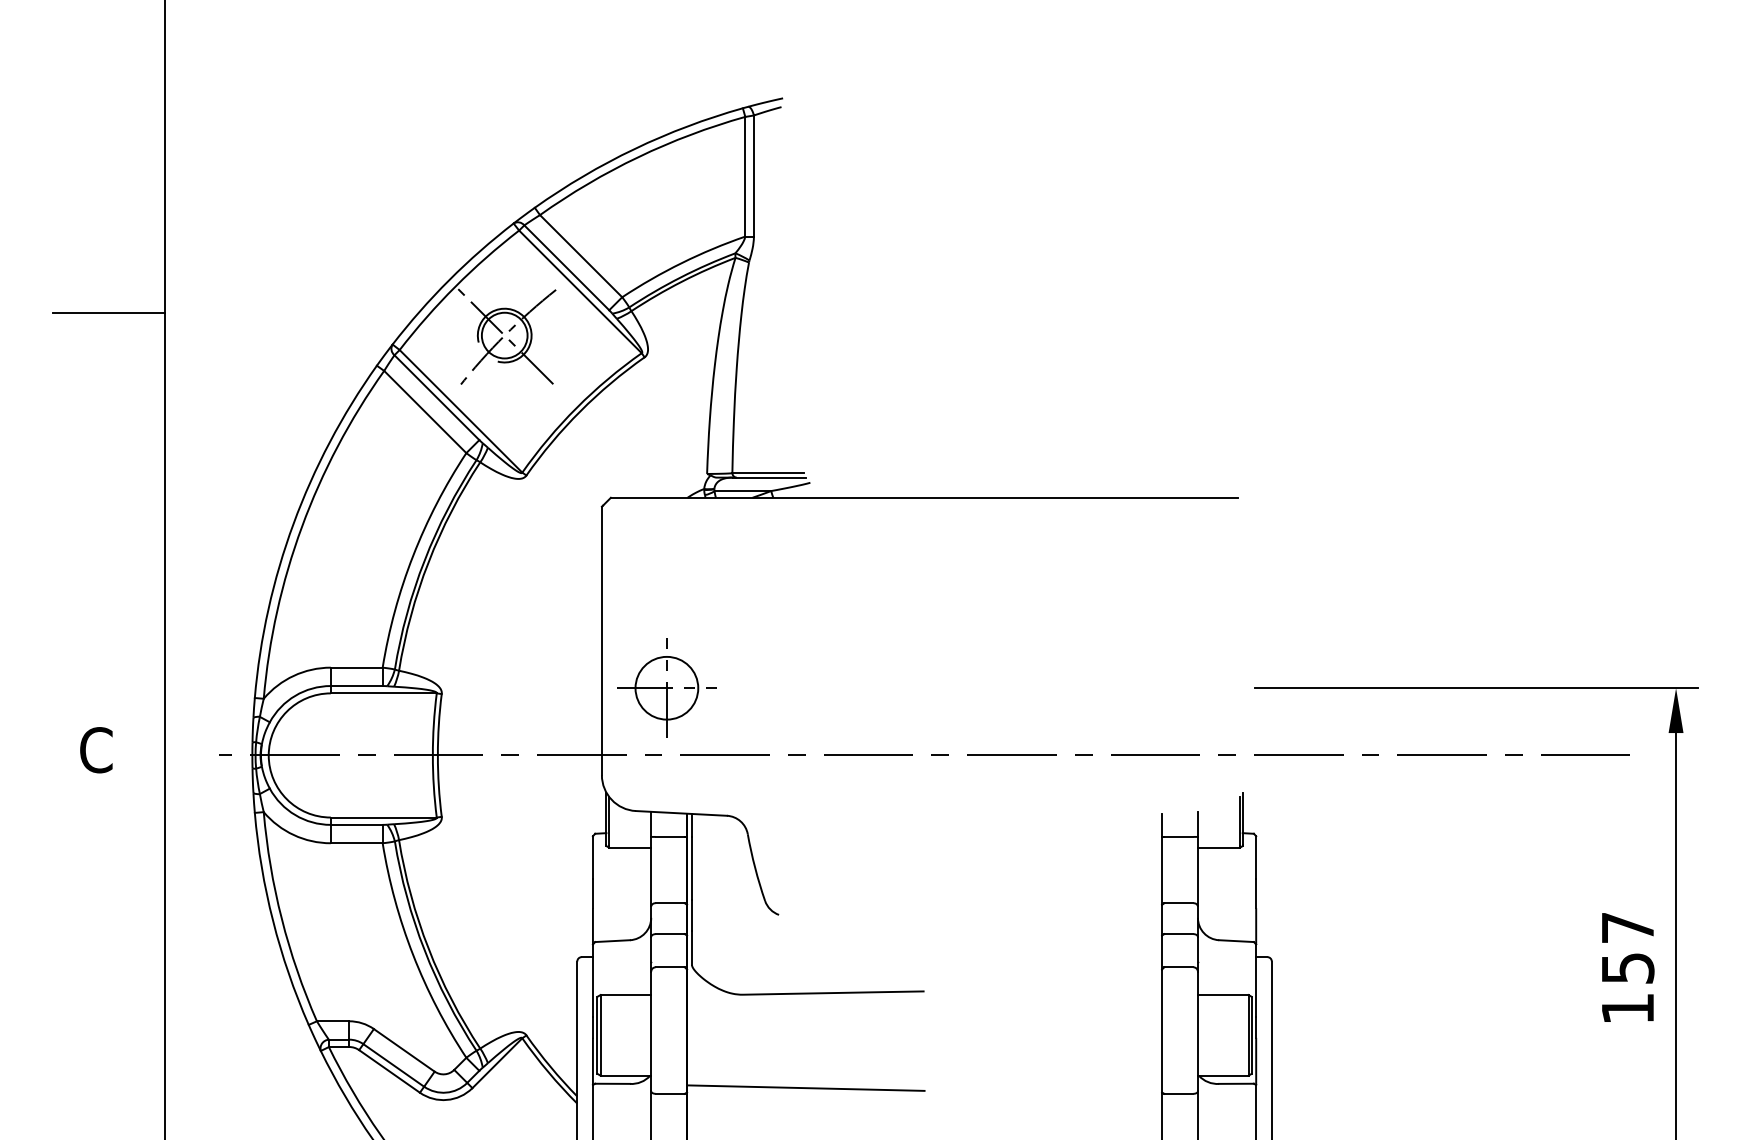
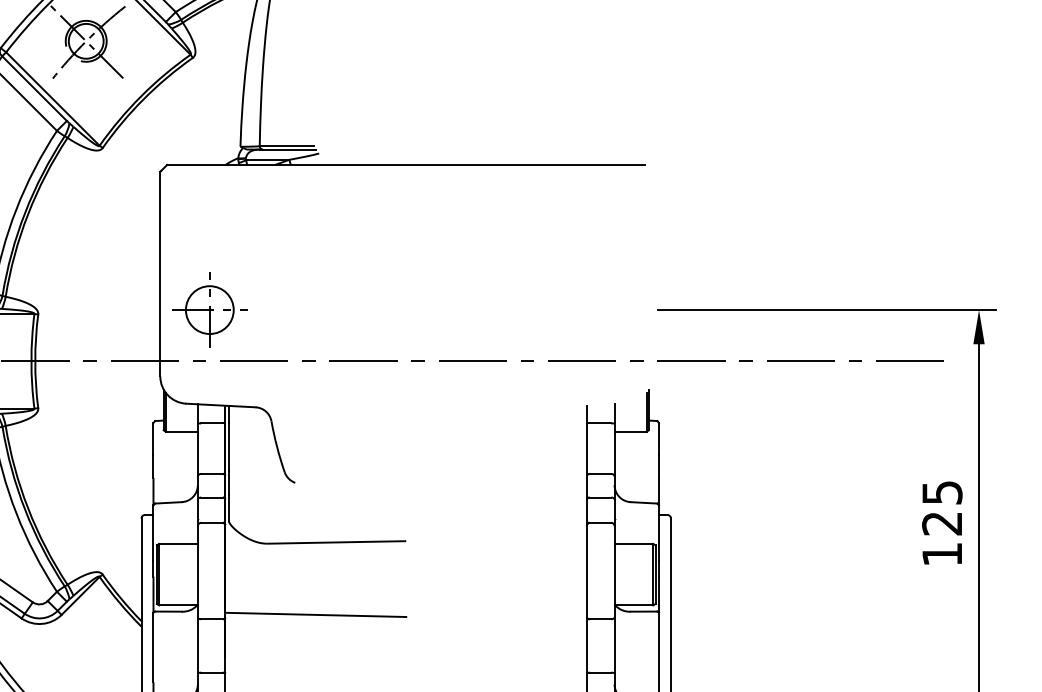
text: (1627, 948) -> (942, 508), 157 -> 125

